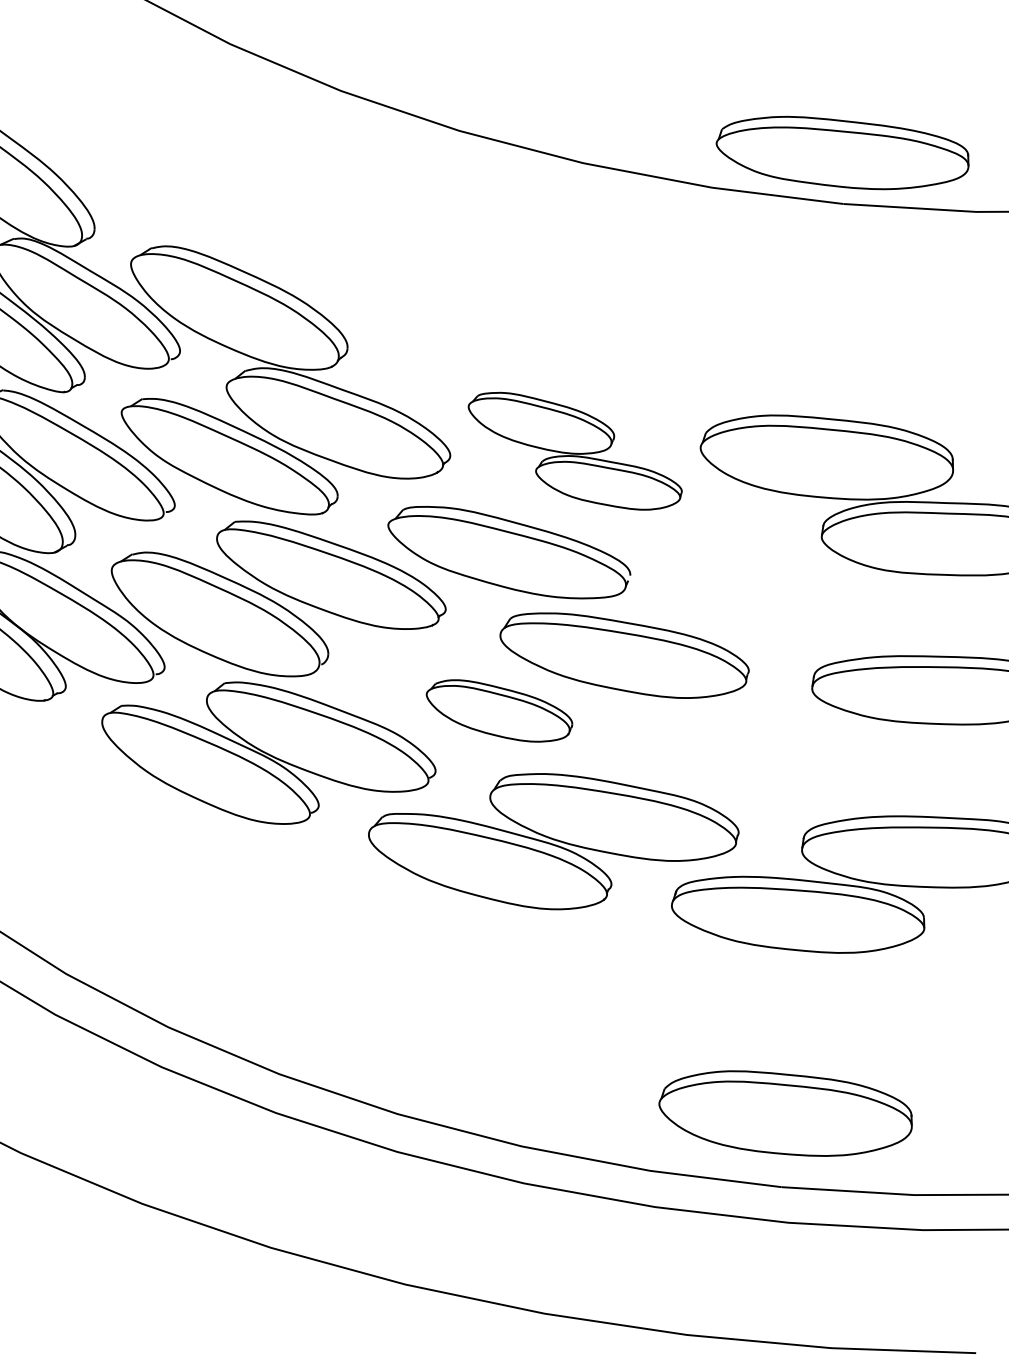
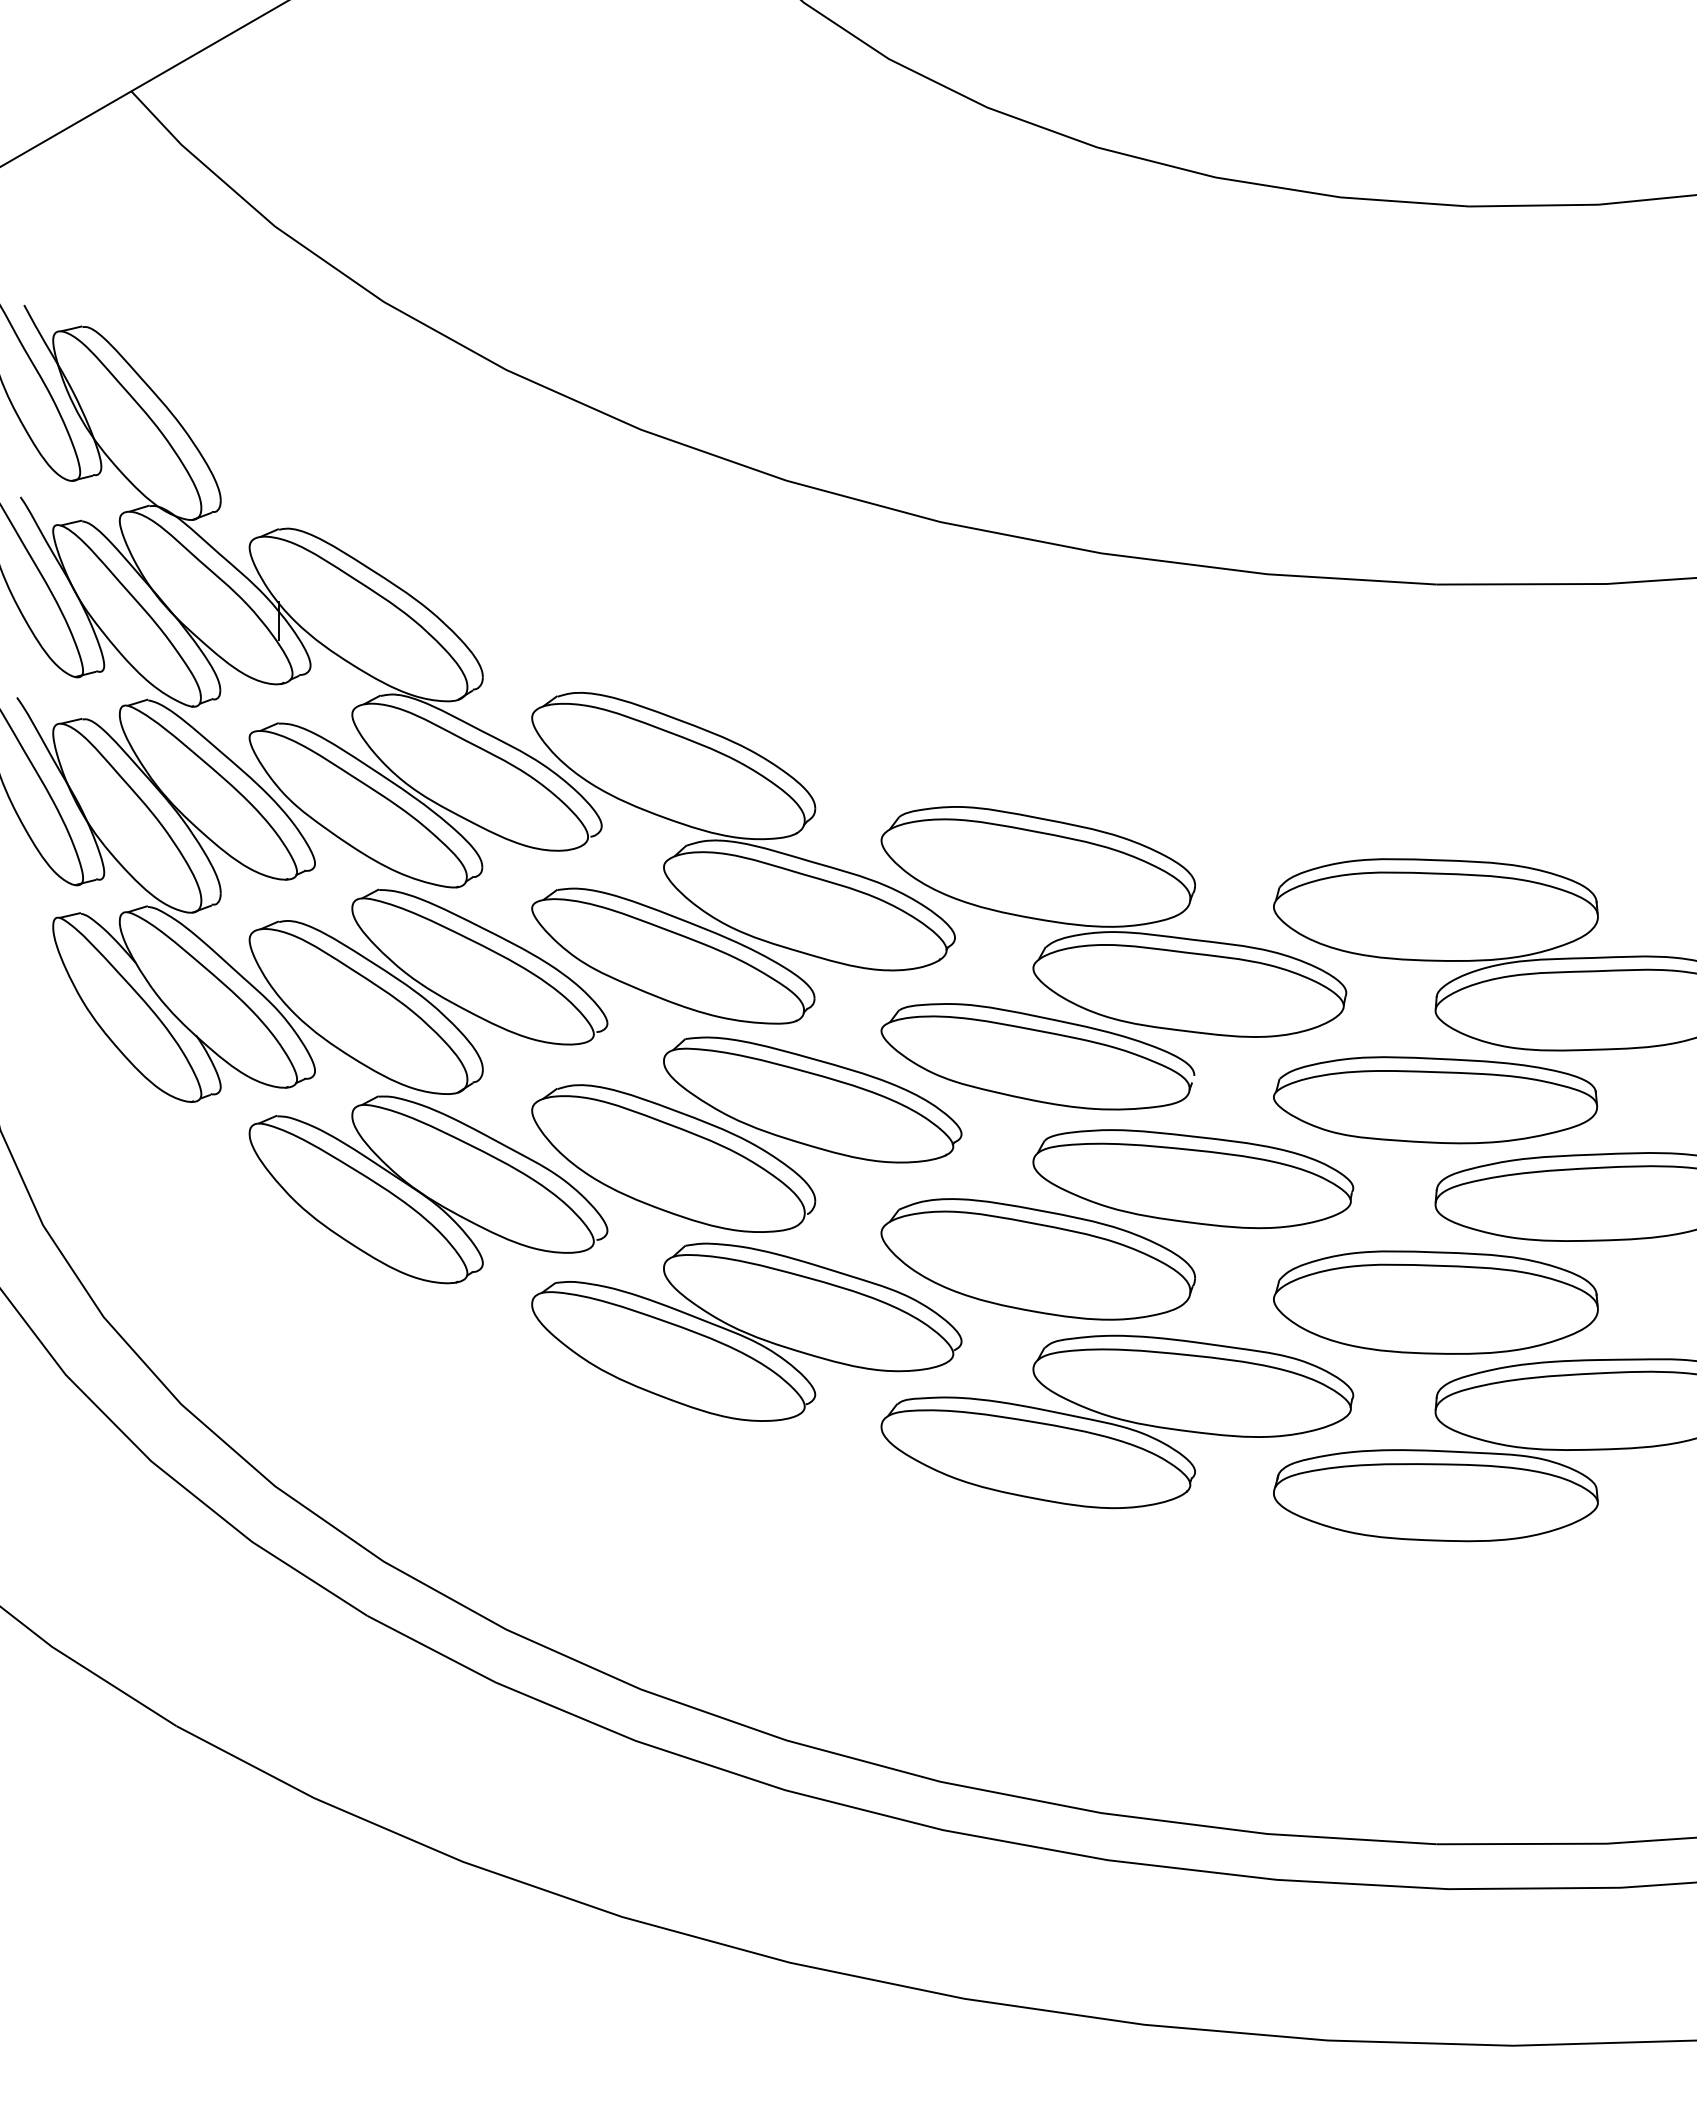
part: (842, 153) -> (1435, 1100), moved
part: (574, 451) -> (1113, 921), size x1.67
part: (498, 711) -> (1037, 1259), size x1.67
part: (785, 1113) -> (1435, 1302), moved

